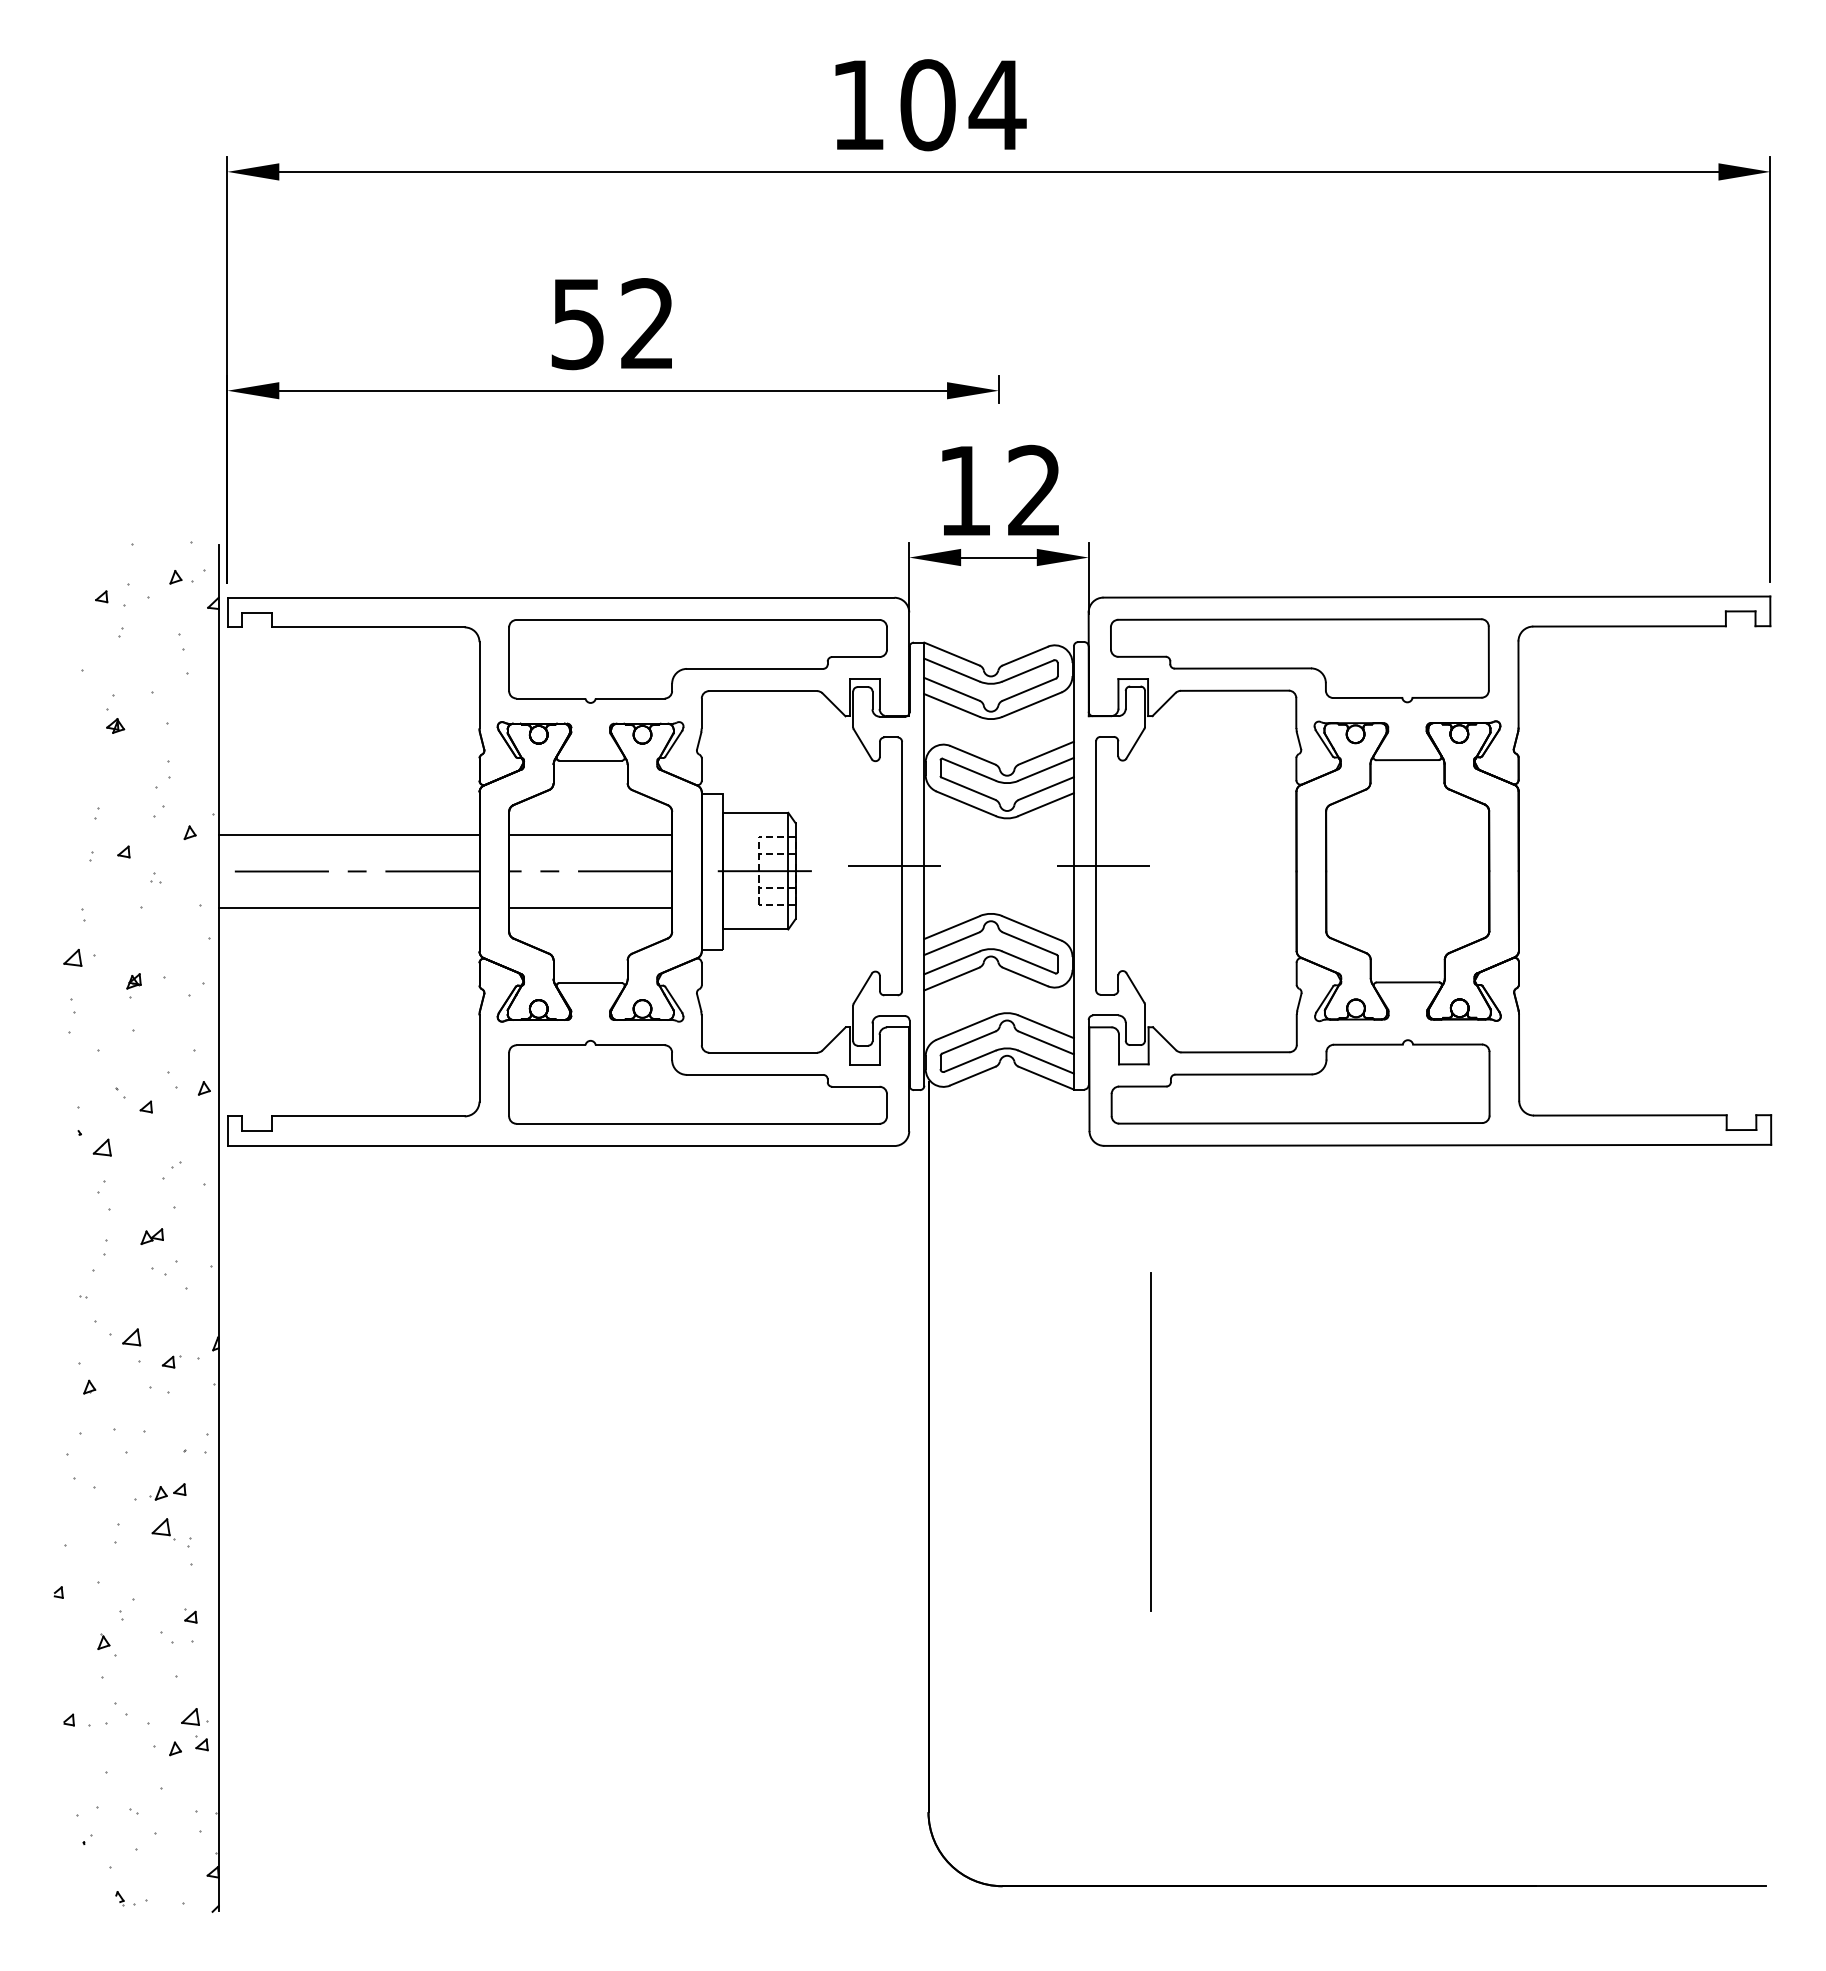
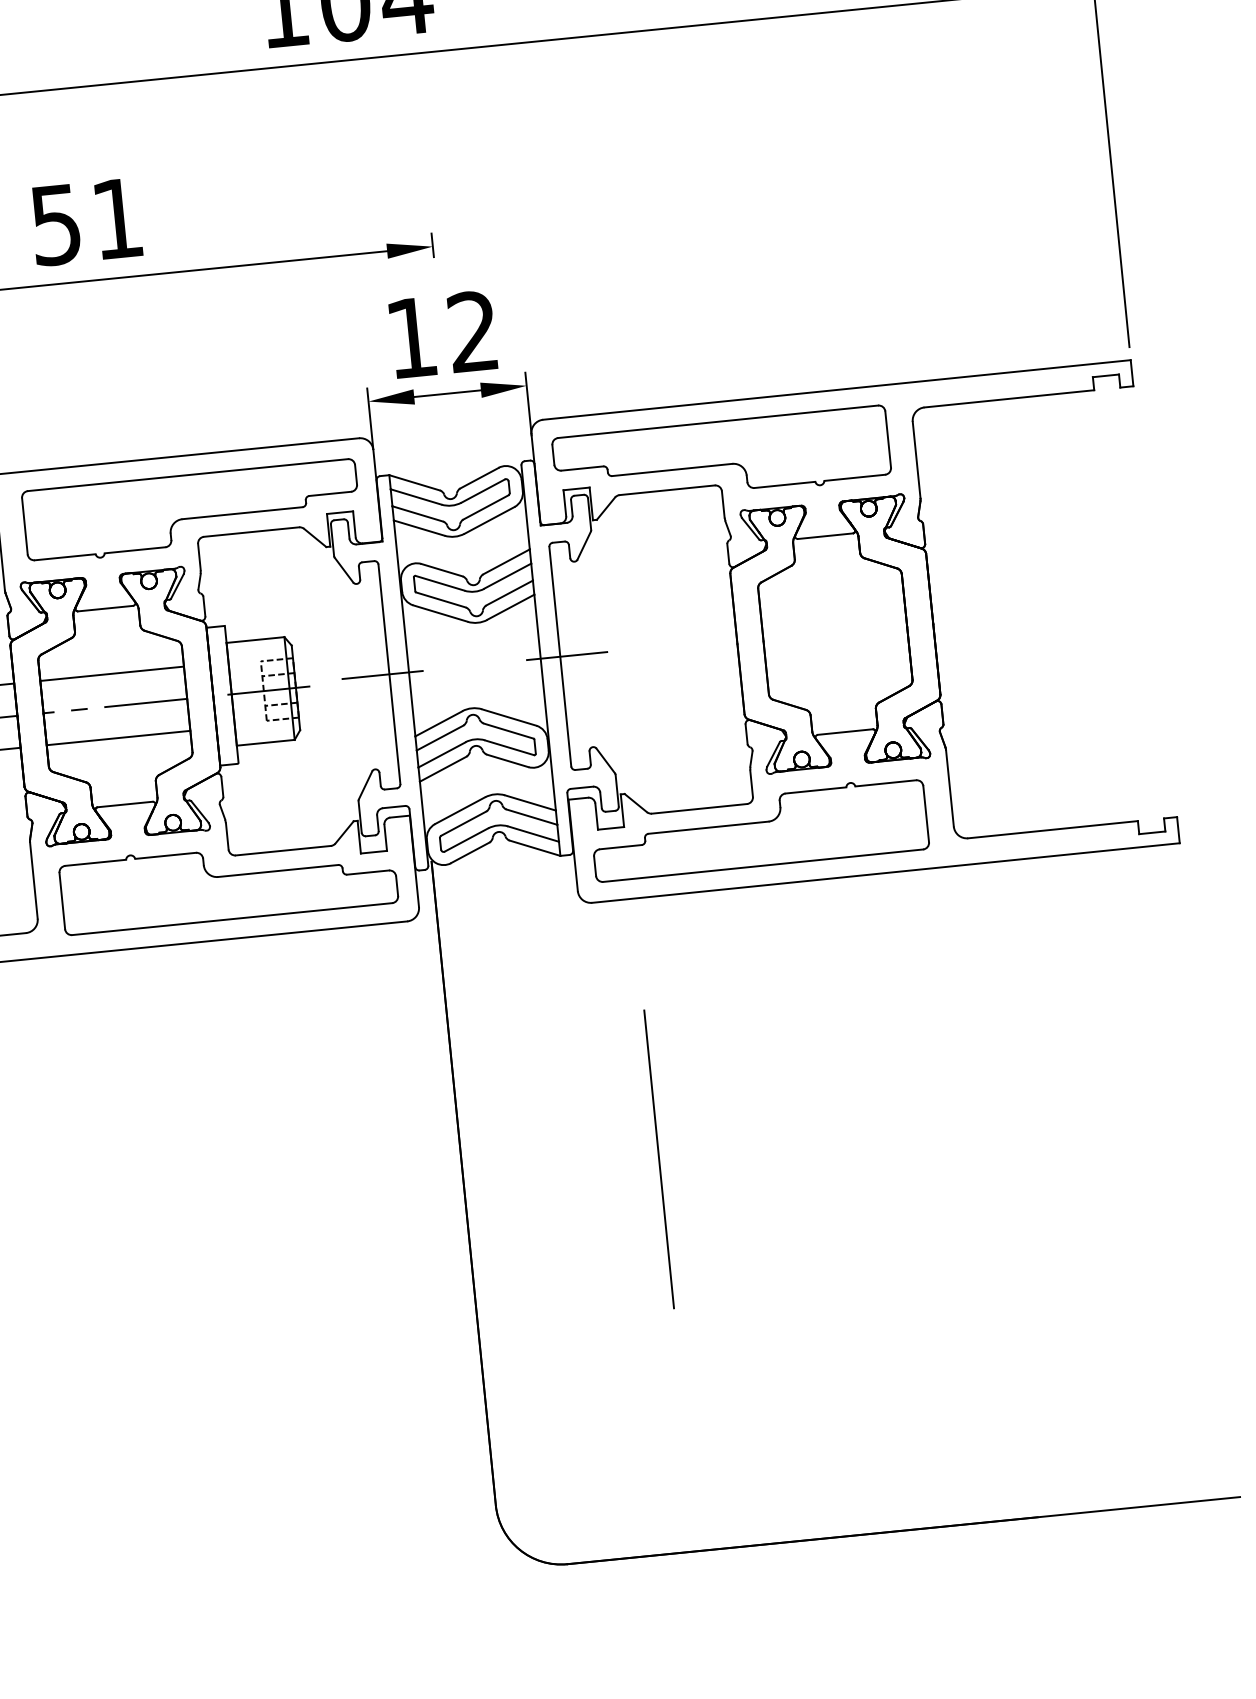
text: (646, 323) -> (116, 218), 52 -> 51

